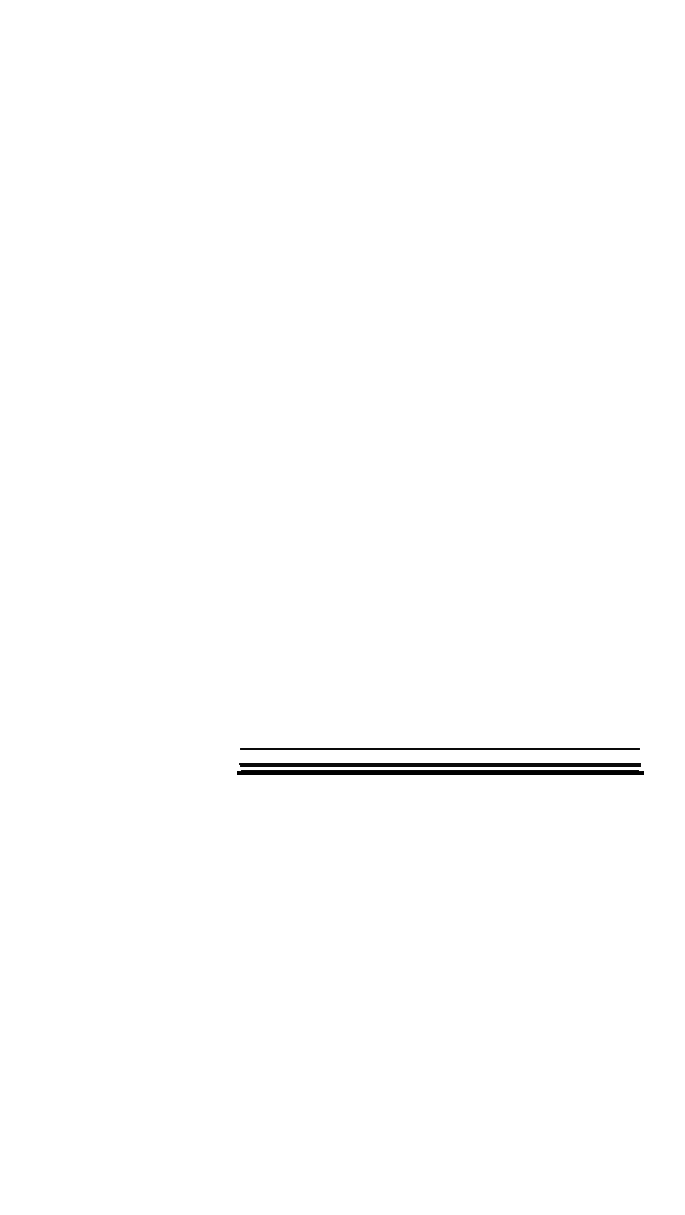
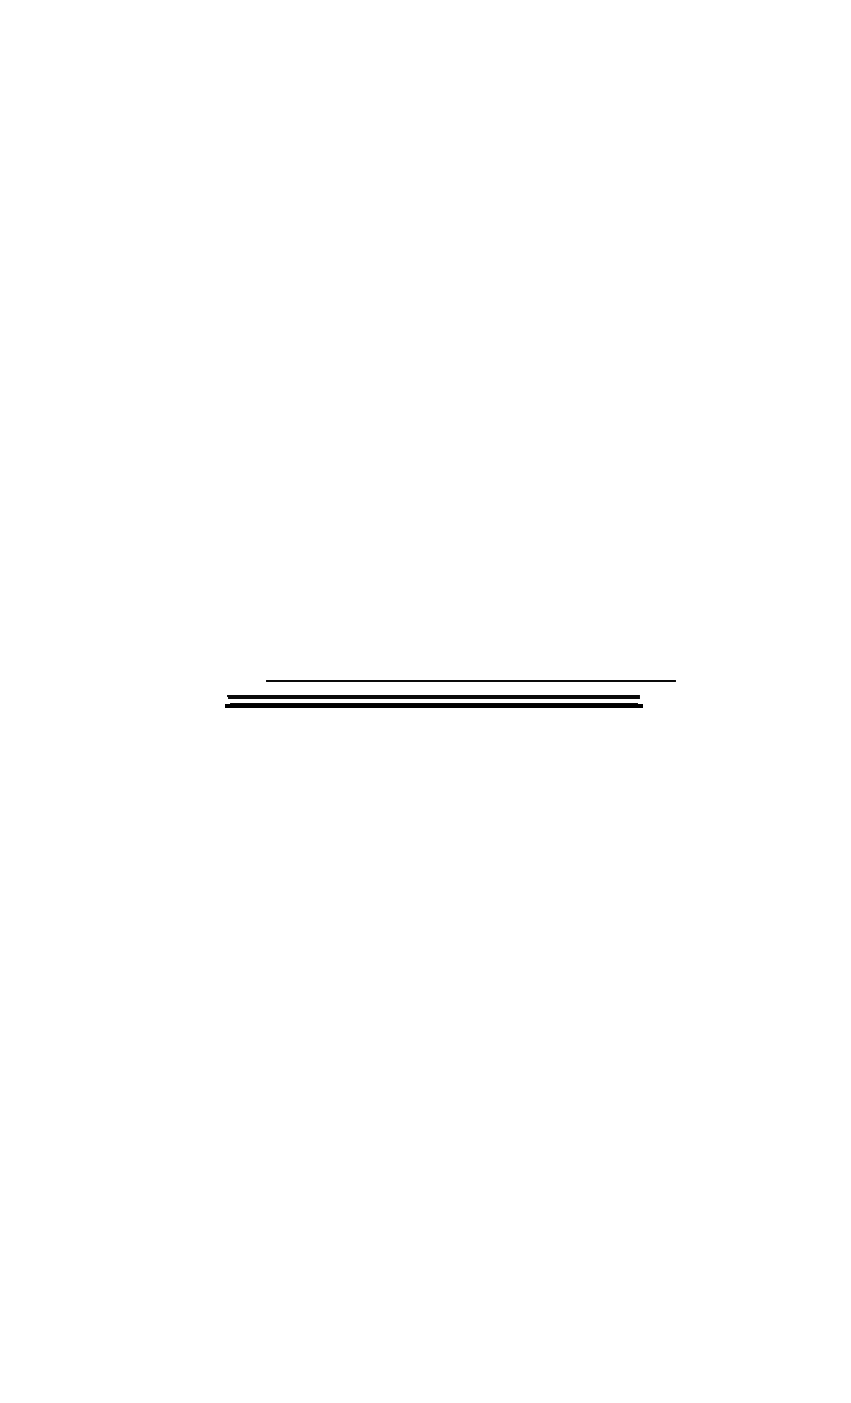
line: (439, 748) -> (470, 680), moved

